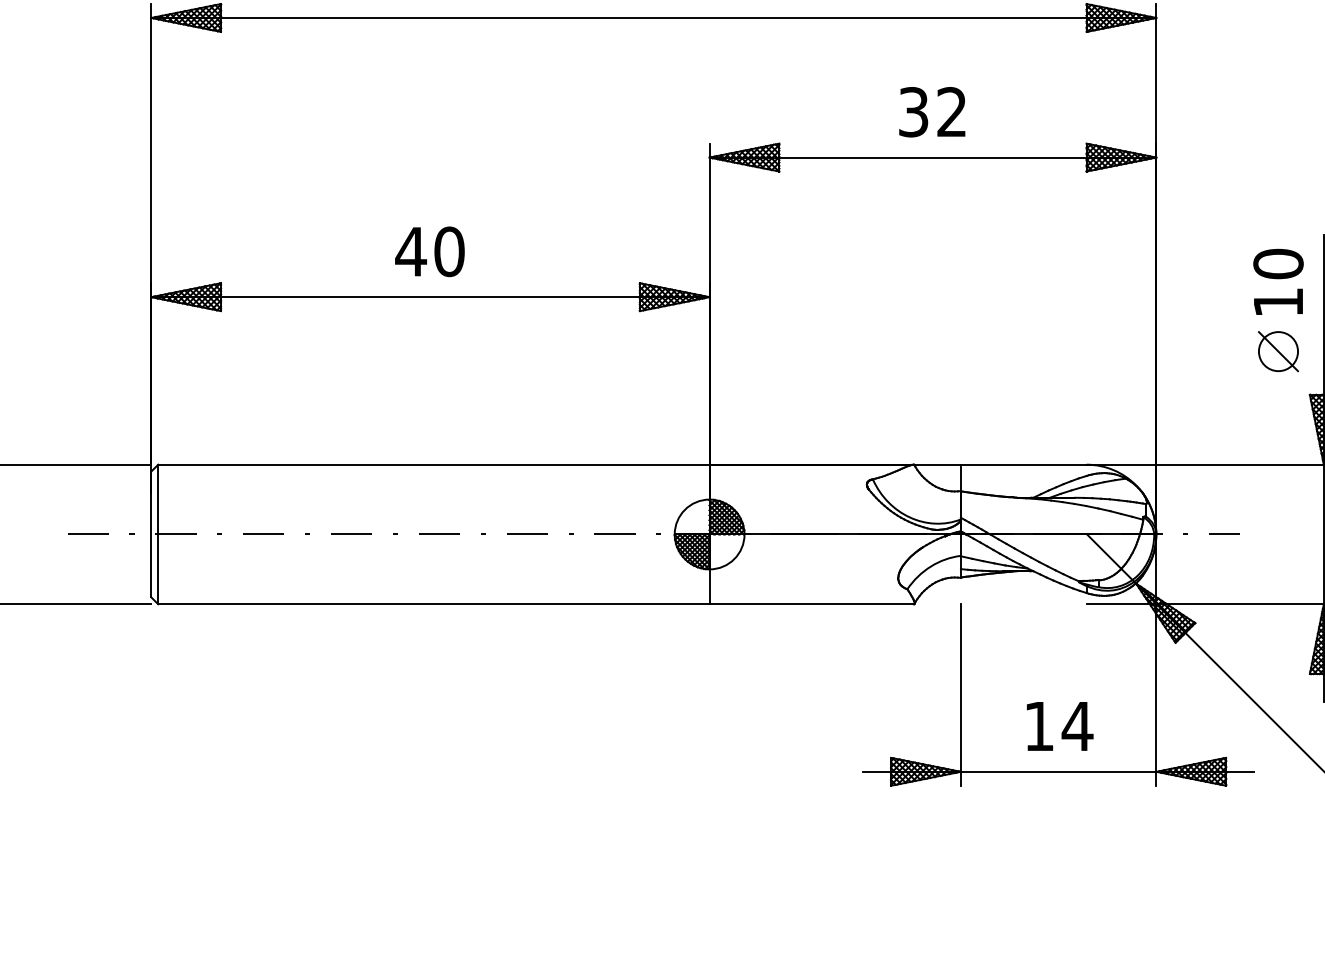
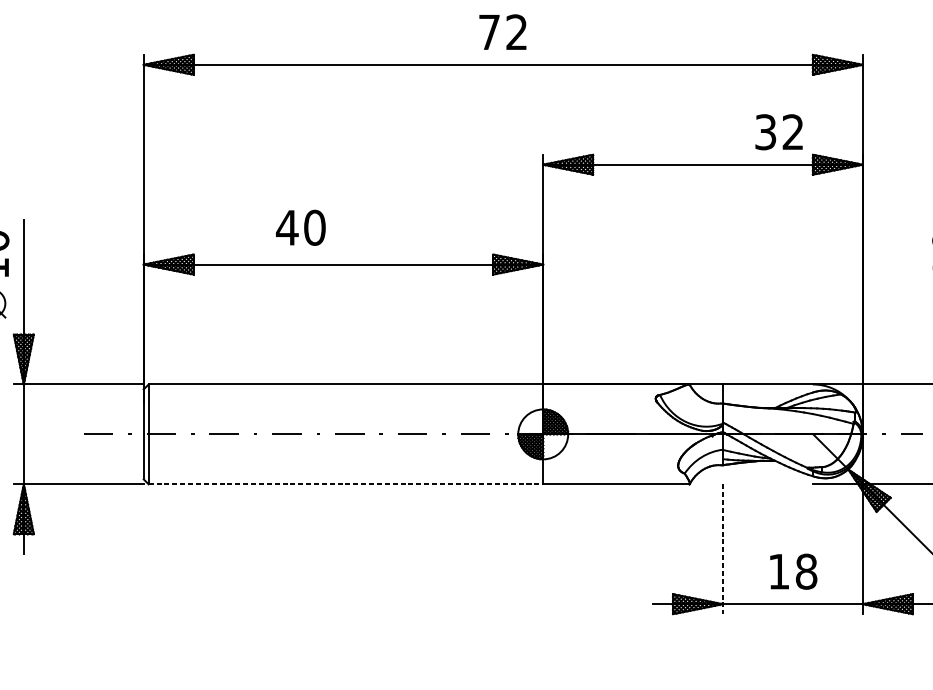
text: (932, 112) -> (779, 132), moved
text: (429, 251) -> (300, 227), moved
line: (433, 604) -> (345, 484), solid -> dashed
line: (960, 695) -> (722, 549), solid -> dashed
text: (1077, 726) -> (806, 571), 14 -> 18

